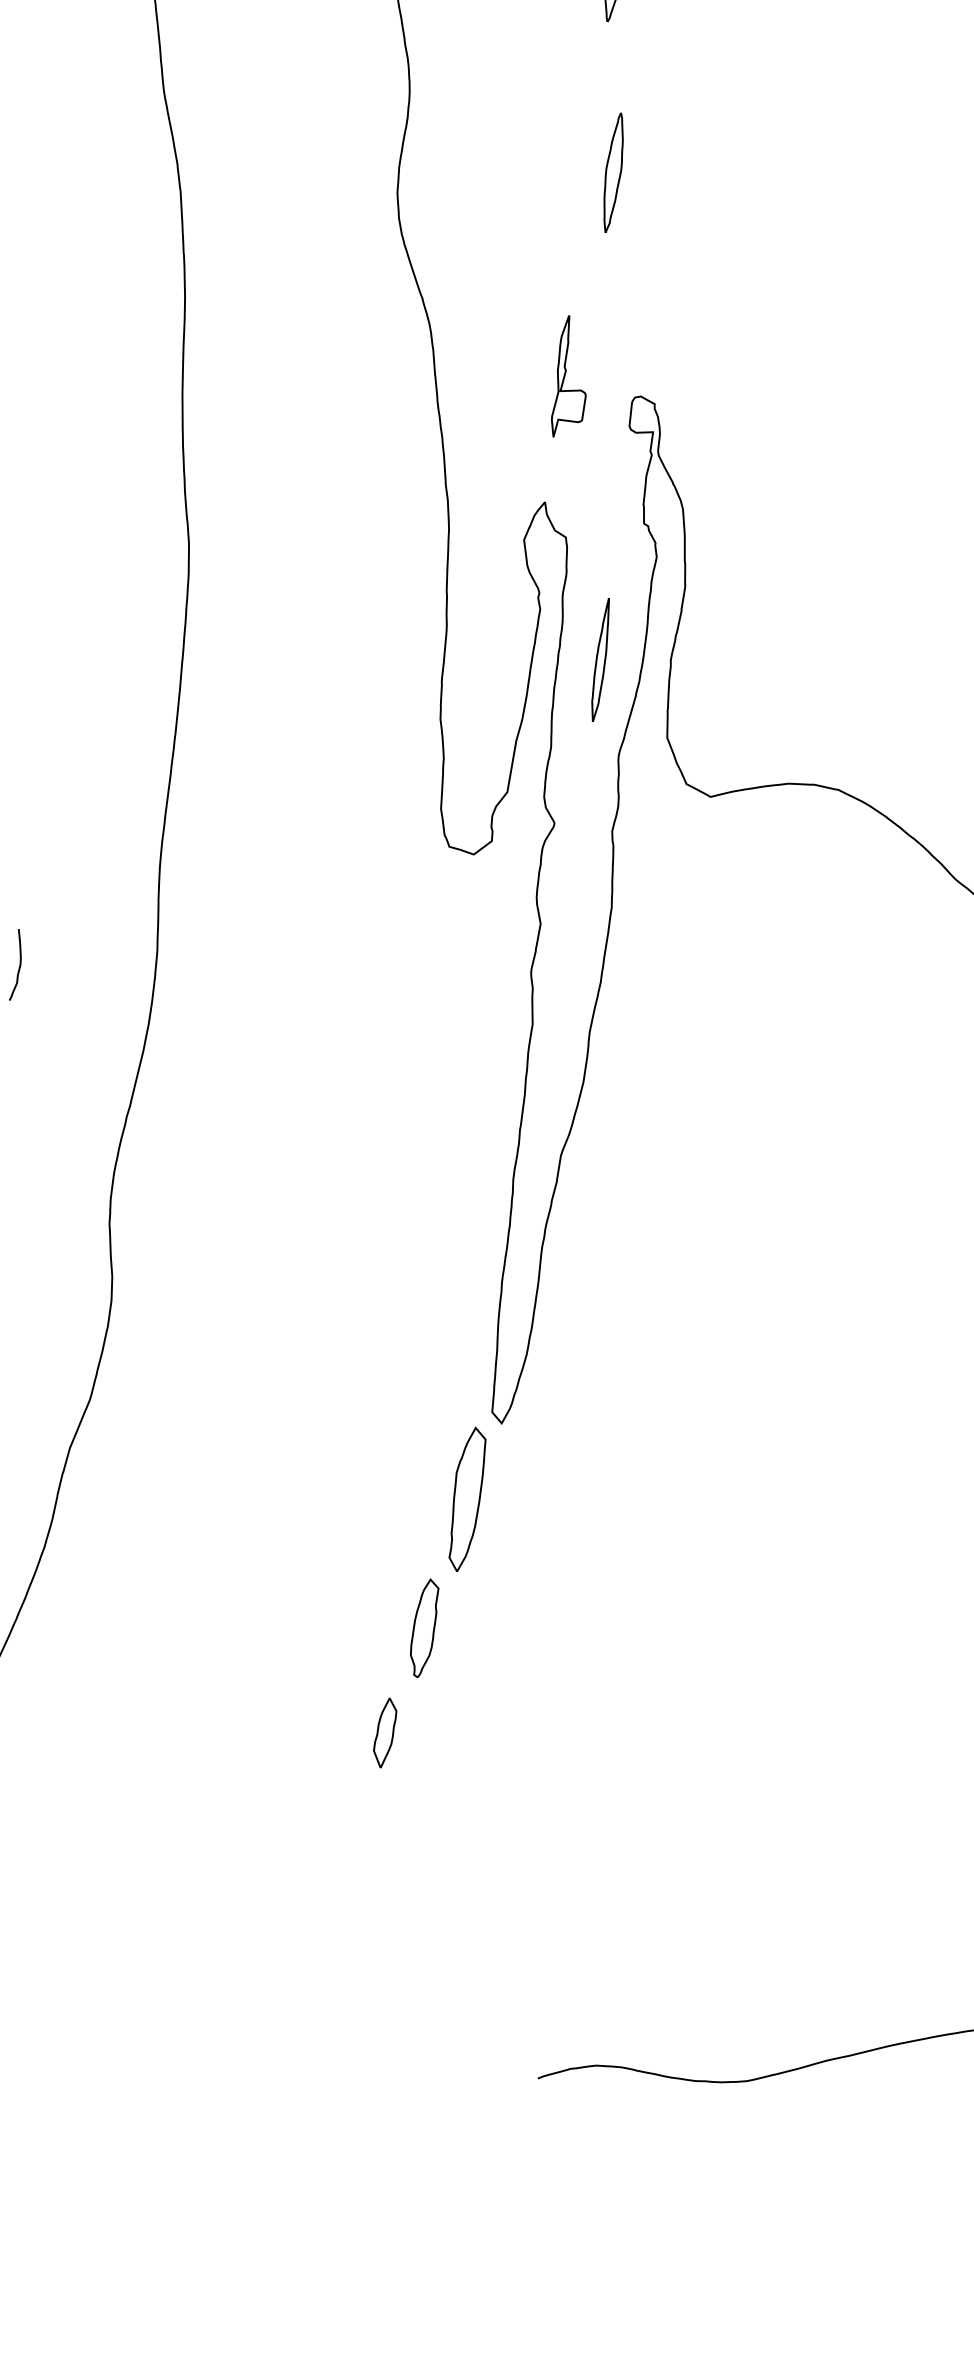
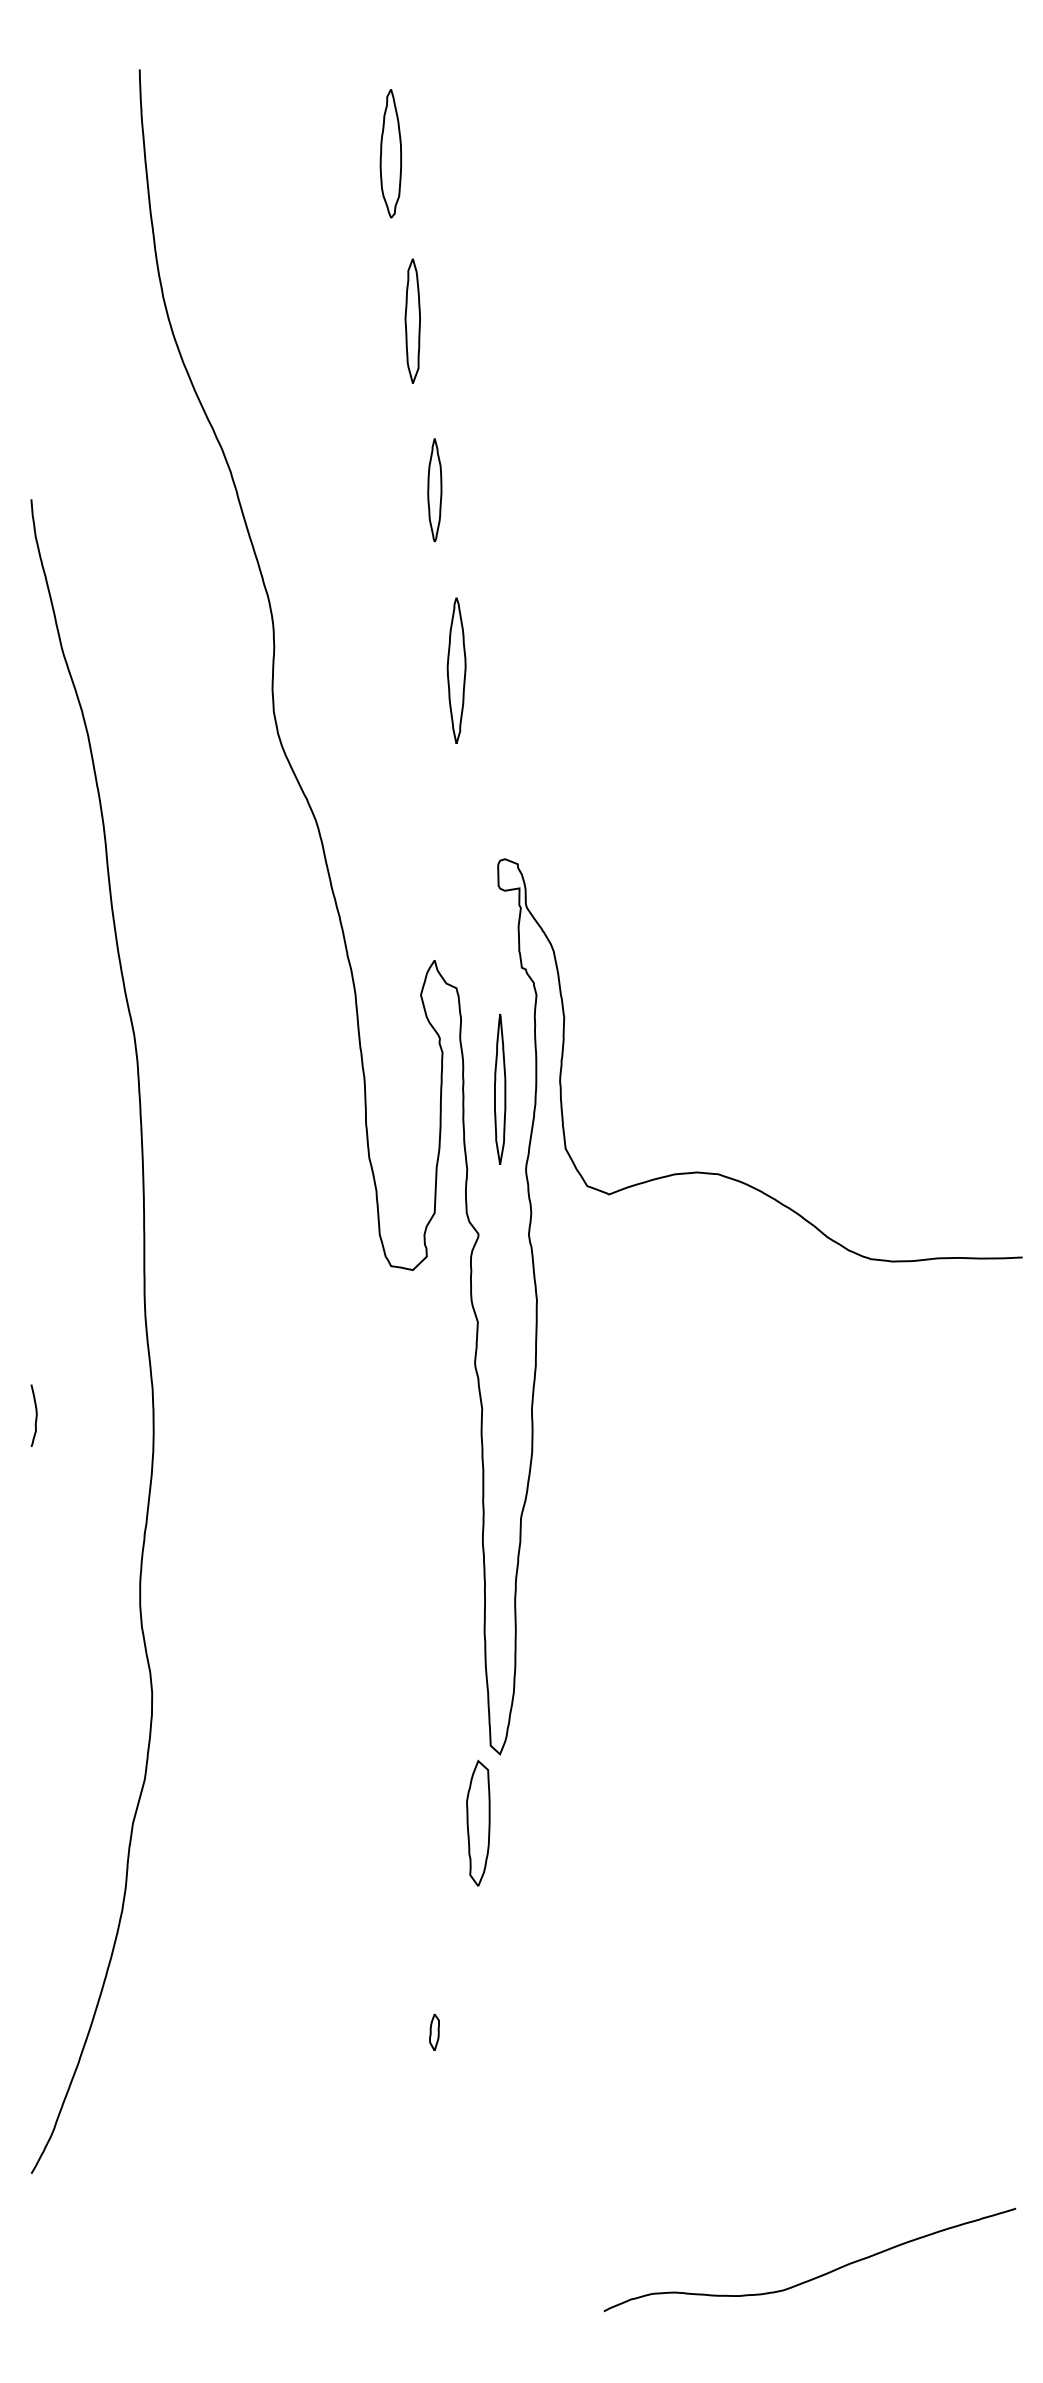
part: (613, 172) -> (456, 670), size x1.4
part: (571, 377) -> (443, 850), removed
part: (600, 660) -> (499, 1089), size x1.4
part: (424, 1627) -> (456, 1937), removed
part: (384, 1733) -> (434, 2032), size x0.6

